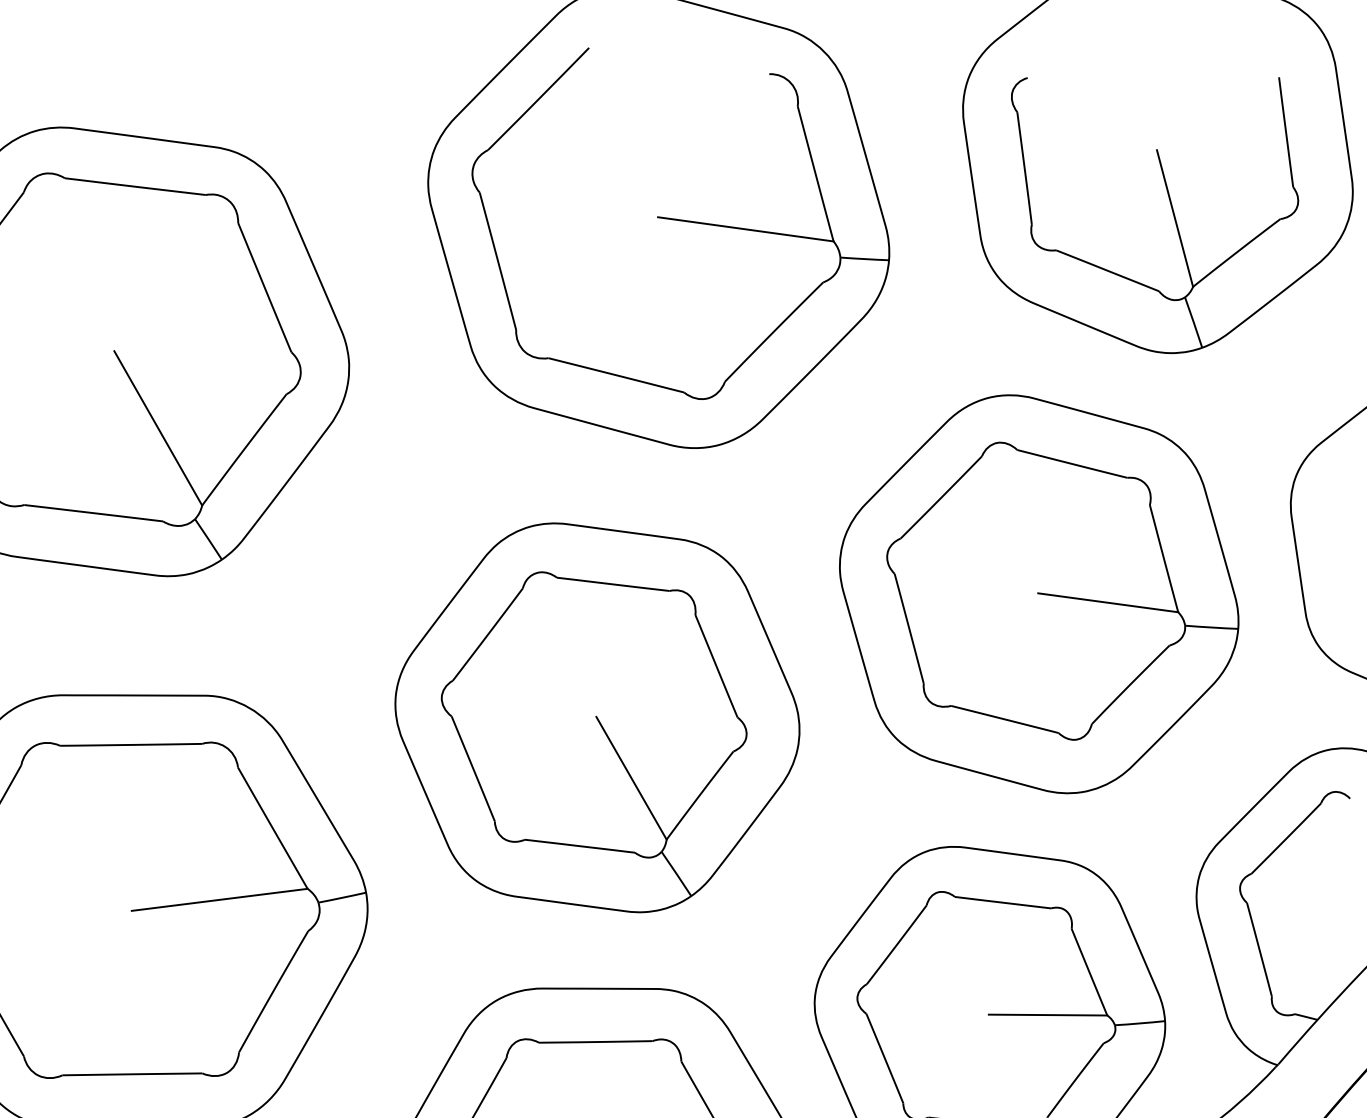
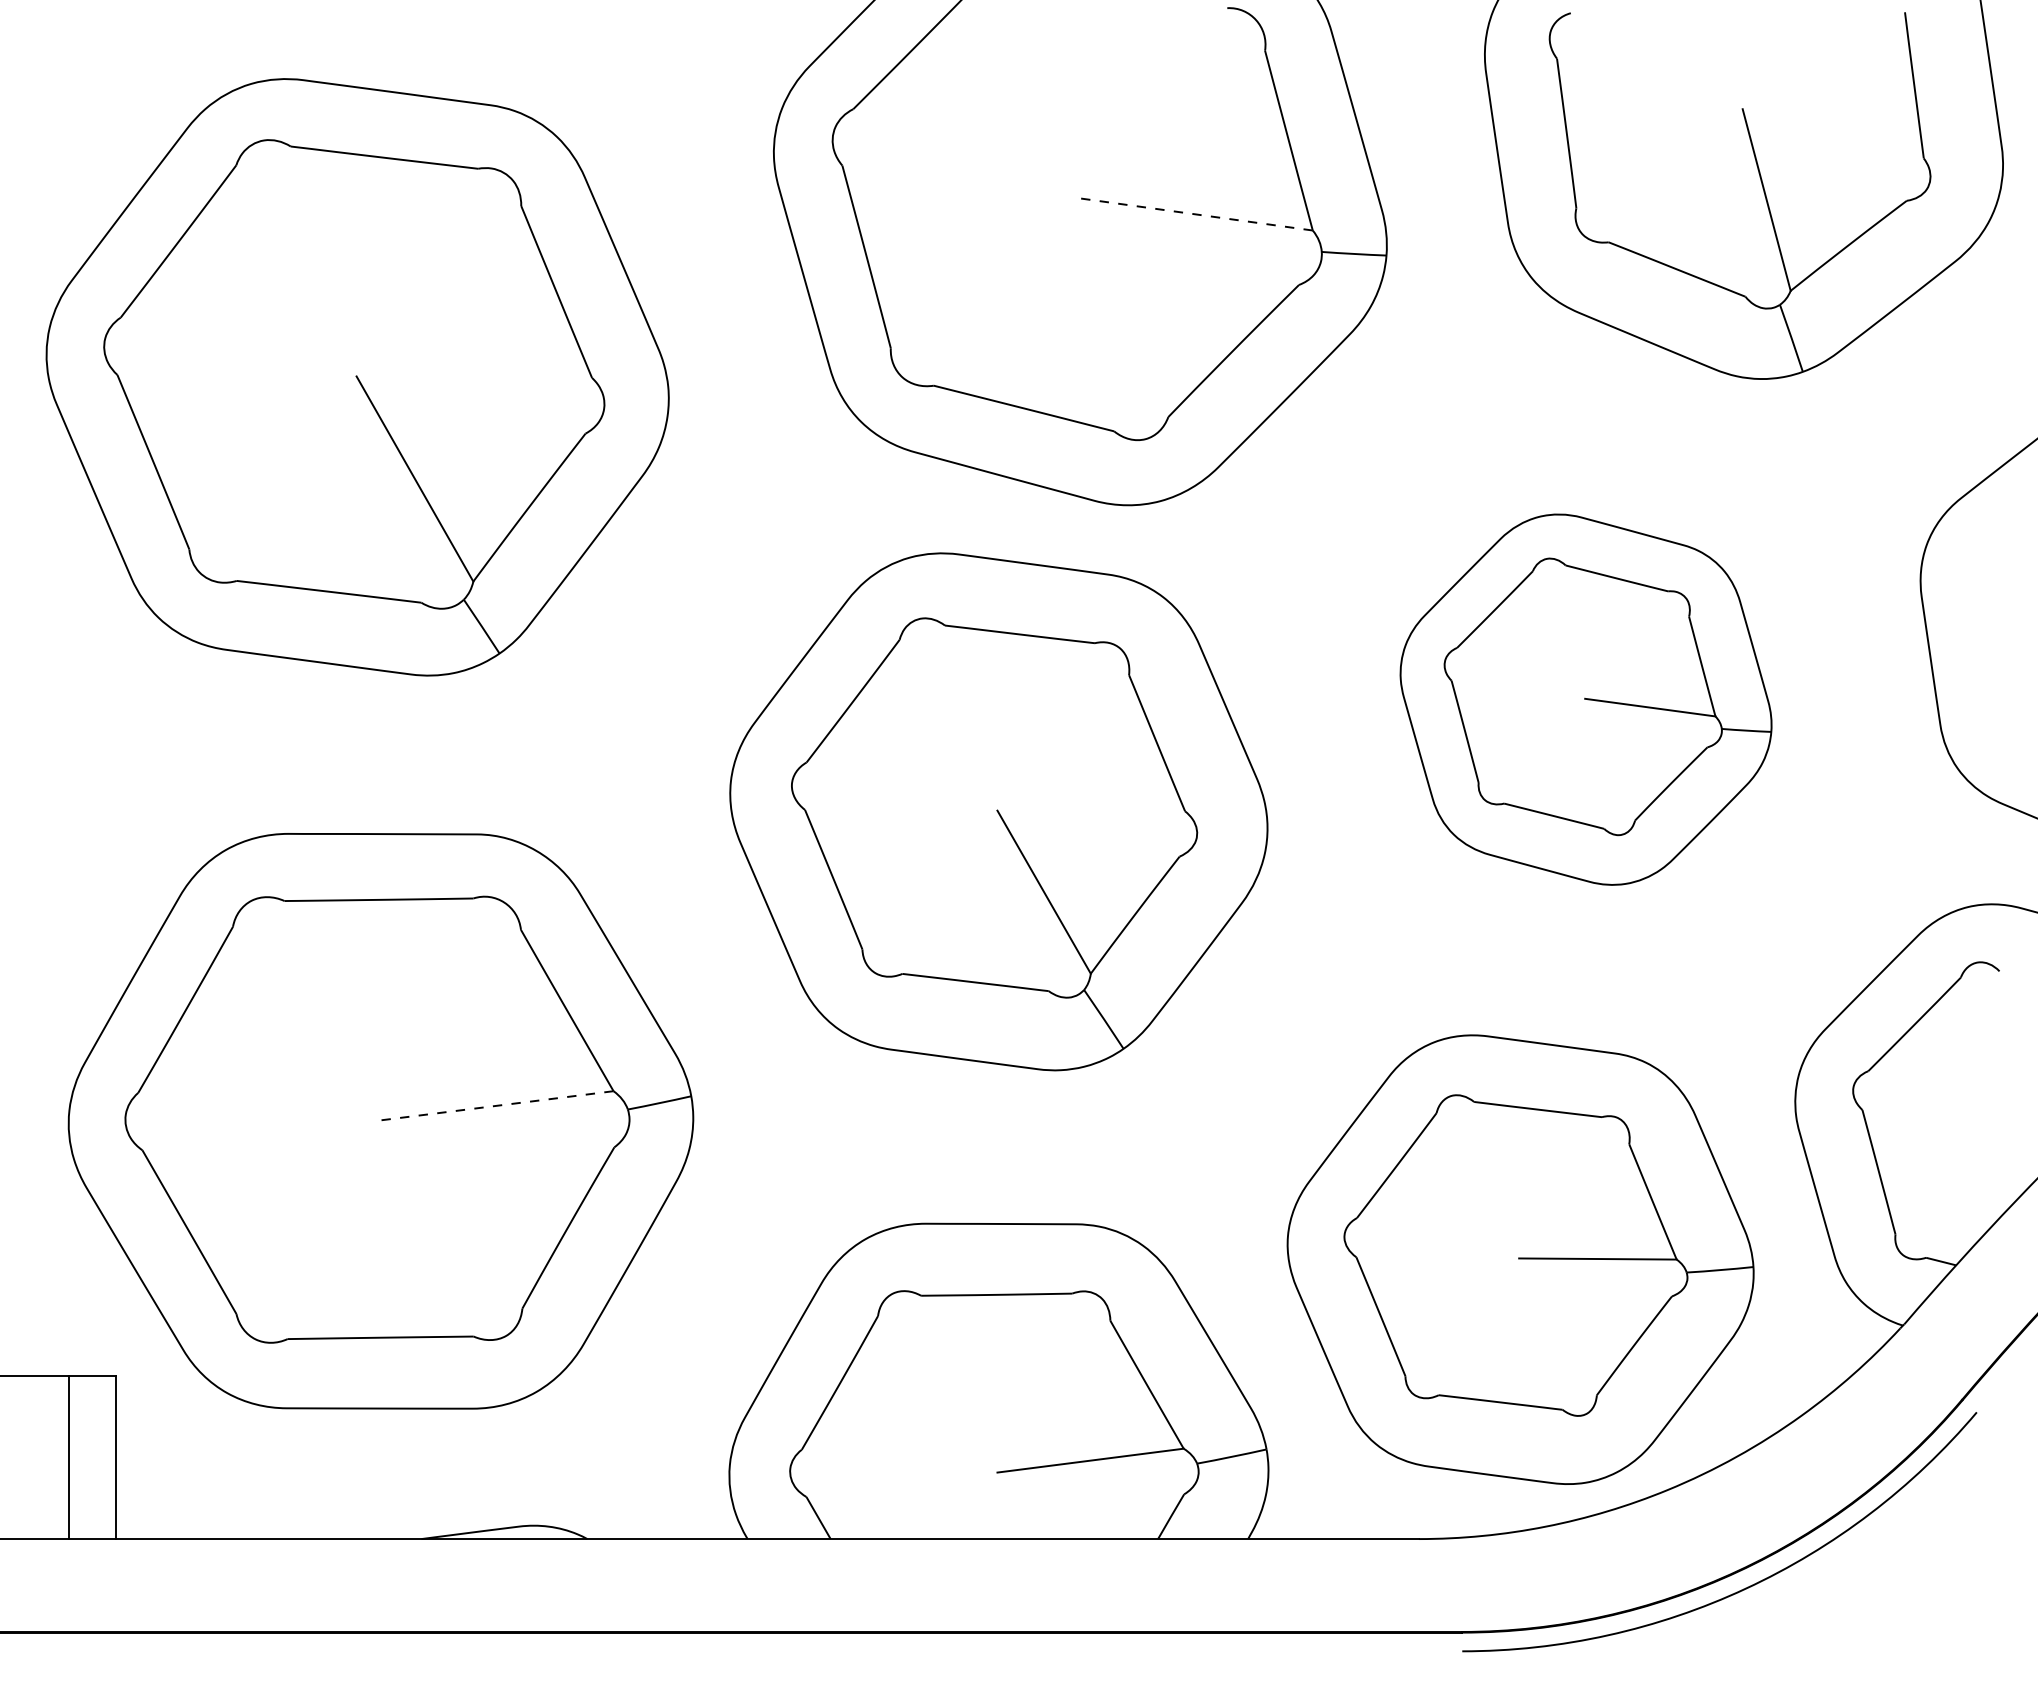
line: (746, 229) -> (1196, 214), solid -> dashed
part: (1038, 594) -> (1585, 699), size x0.7
part: (597, 717) -> (998, 811), moved
line: (219, 899) -> (496, 1105), solid -> dashed

